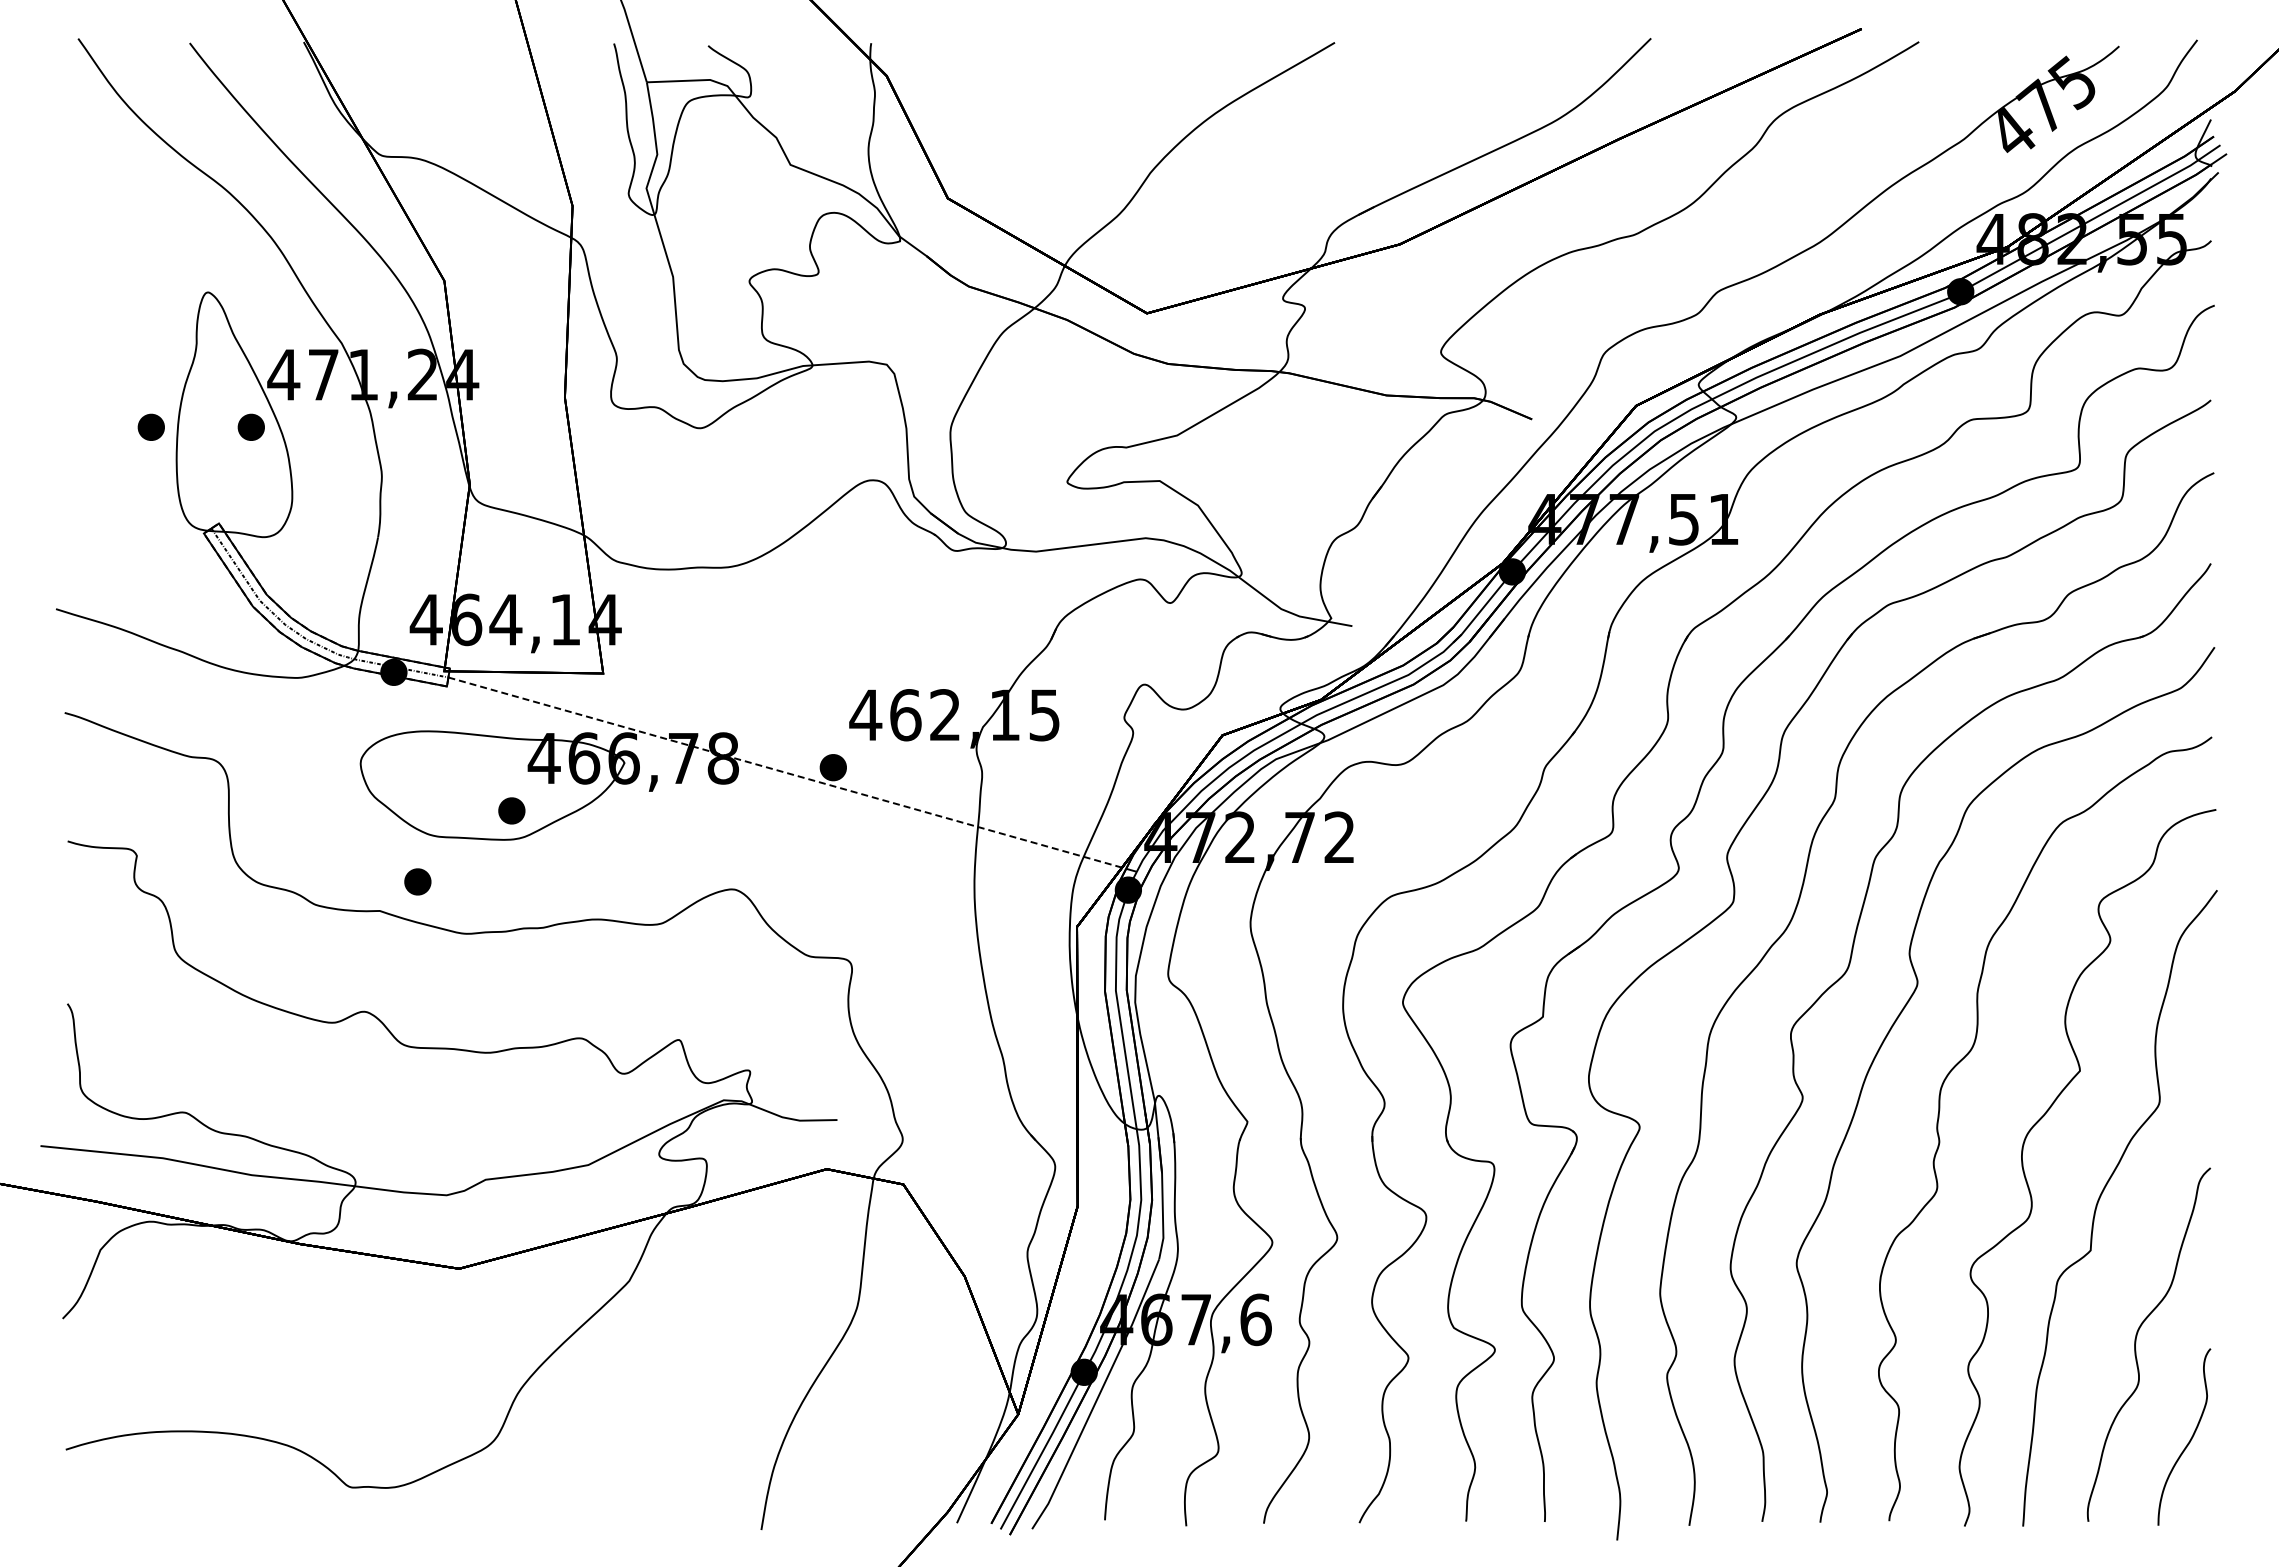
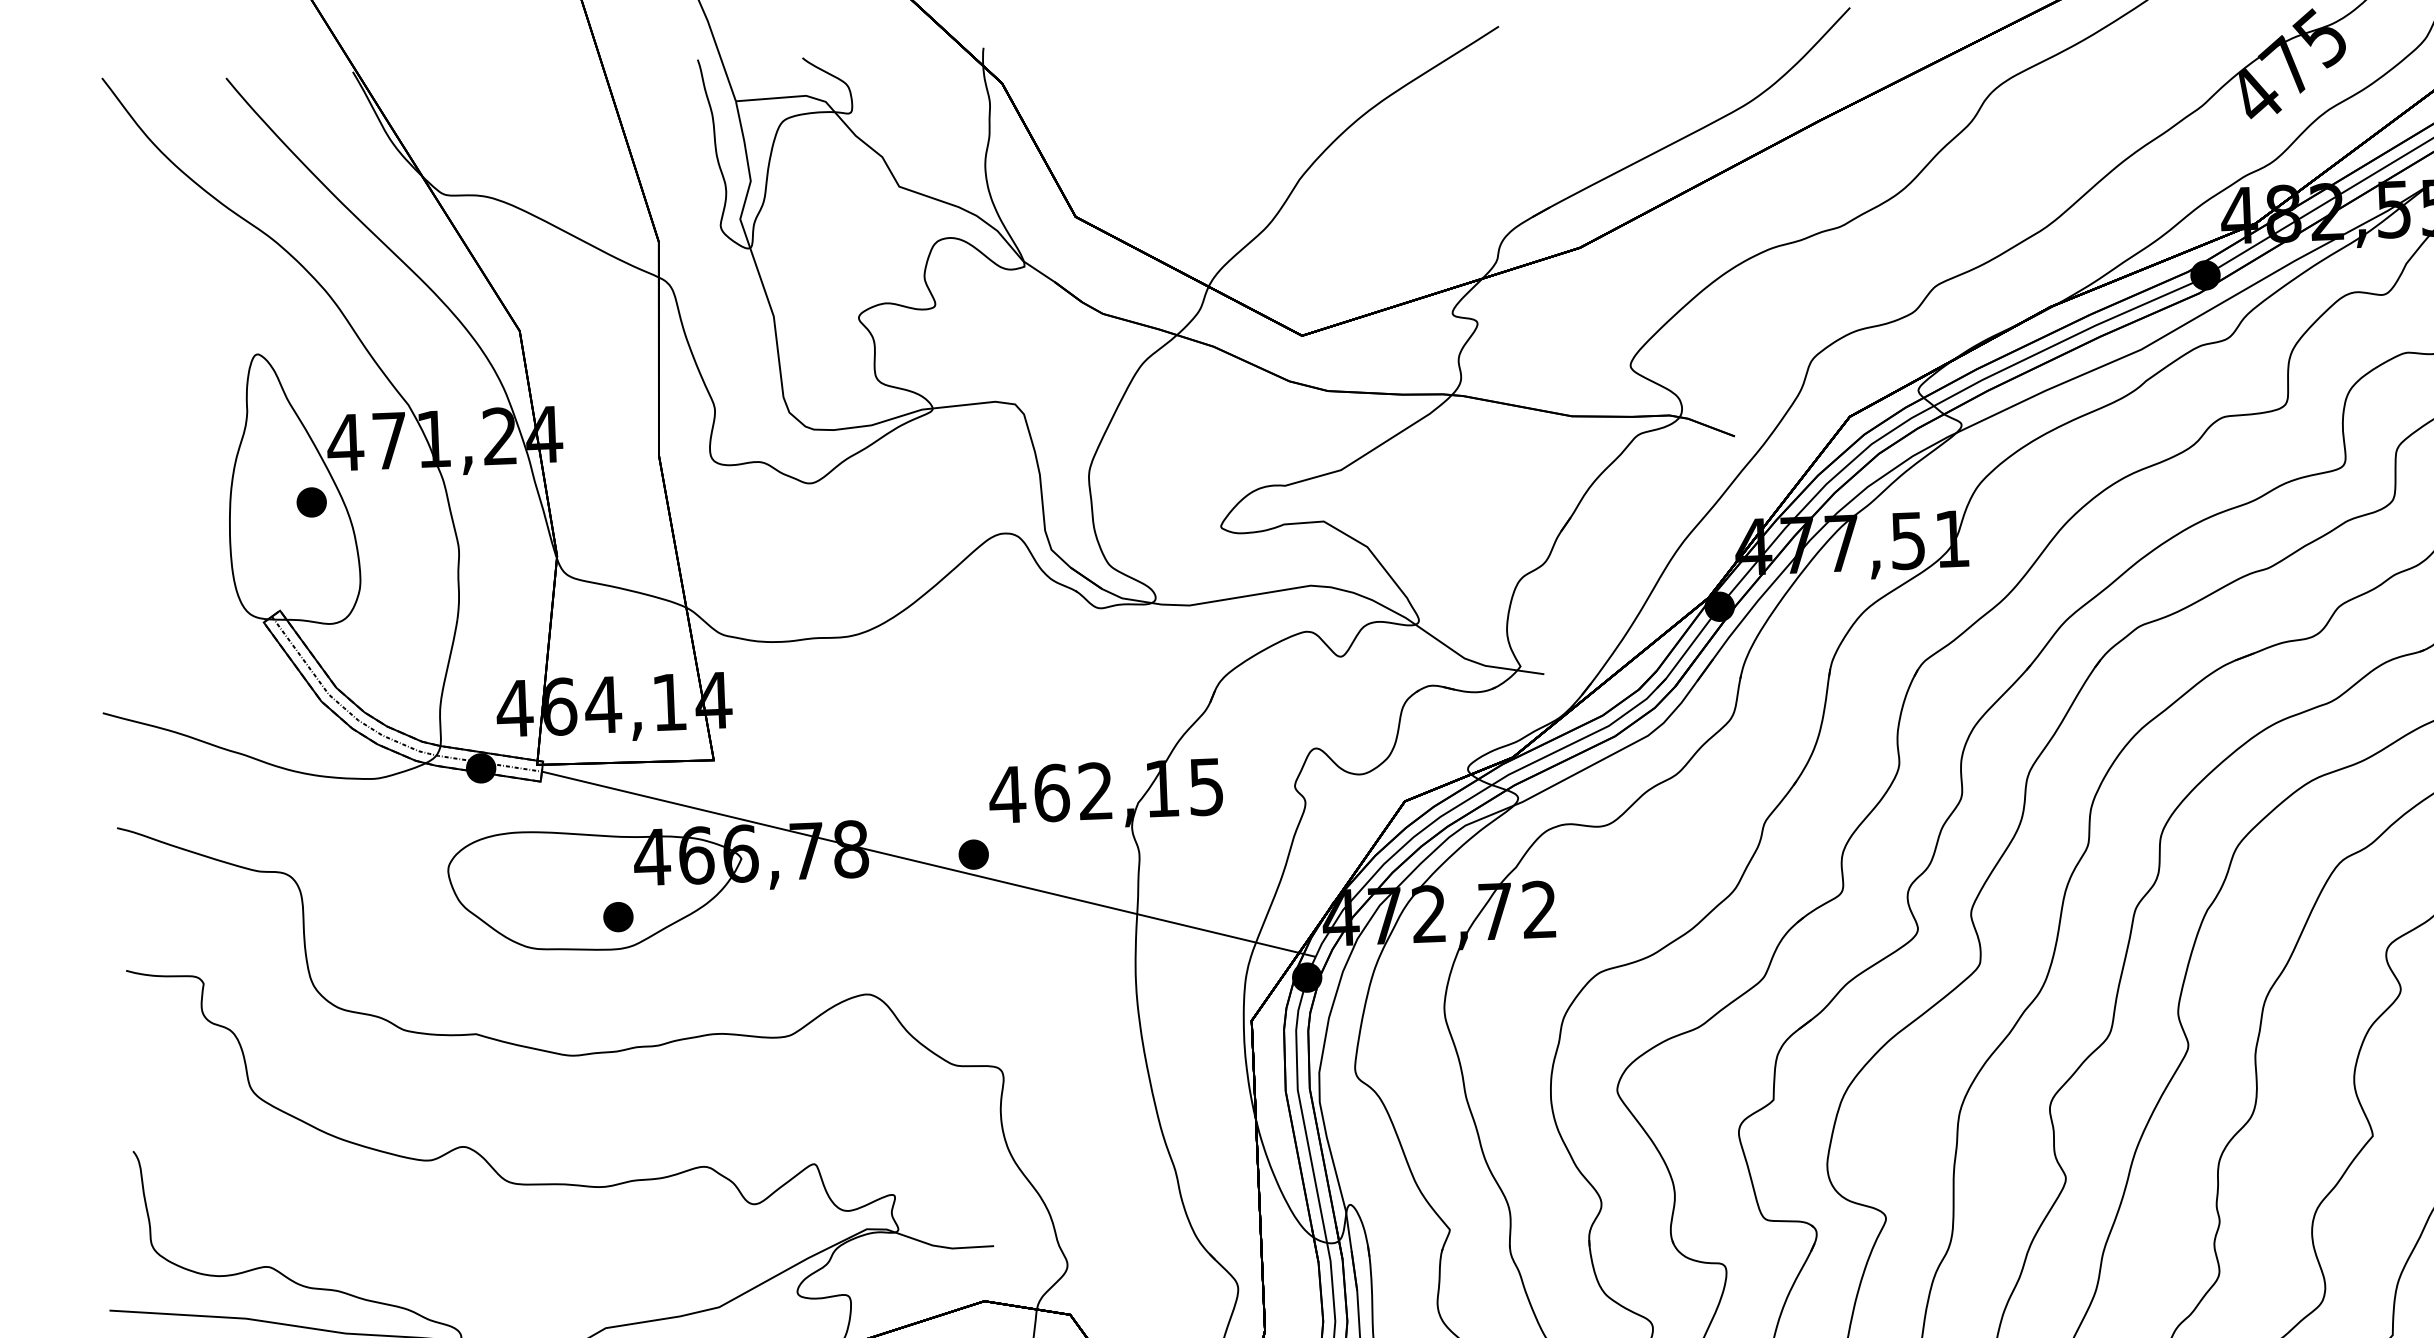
part: (150, 426) -> (199, 505), removed
line: (787, 773) -> (923, 863), dashed -> solid
part: (417, 881) -> (516, 999), removed

